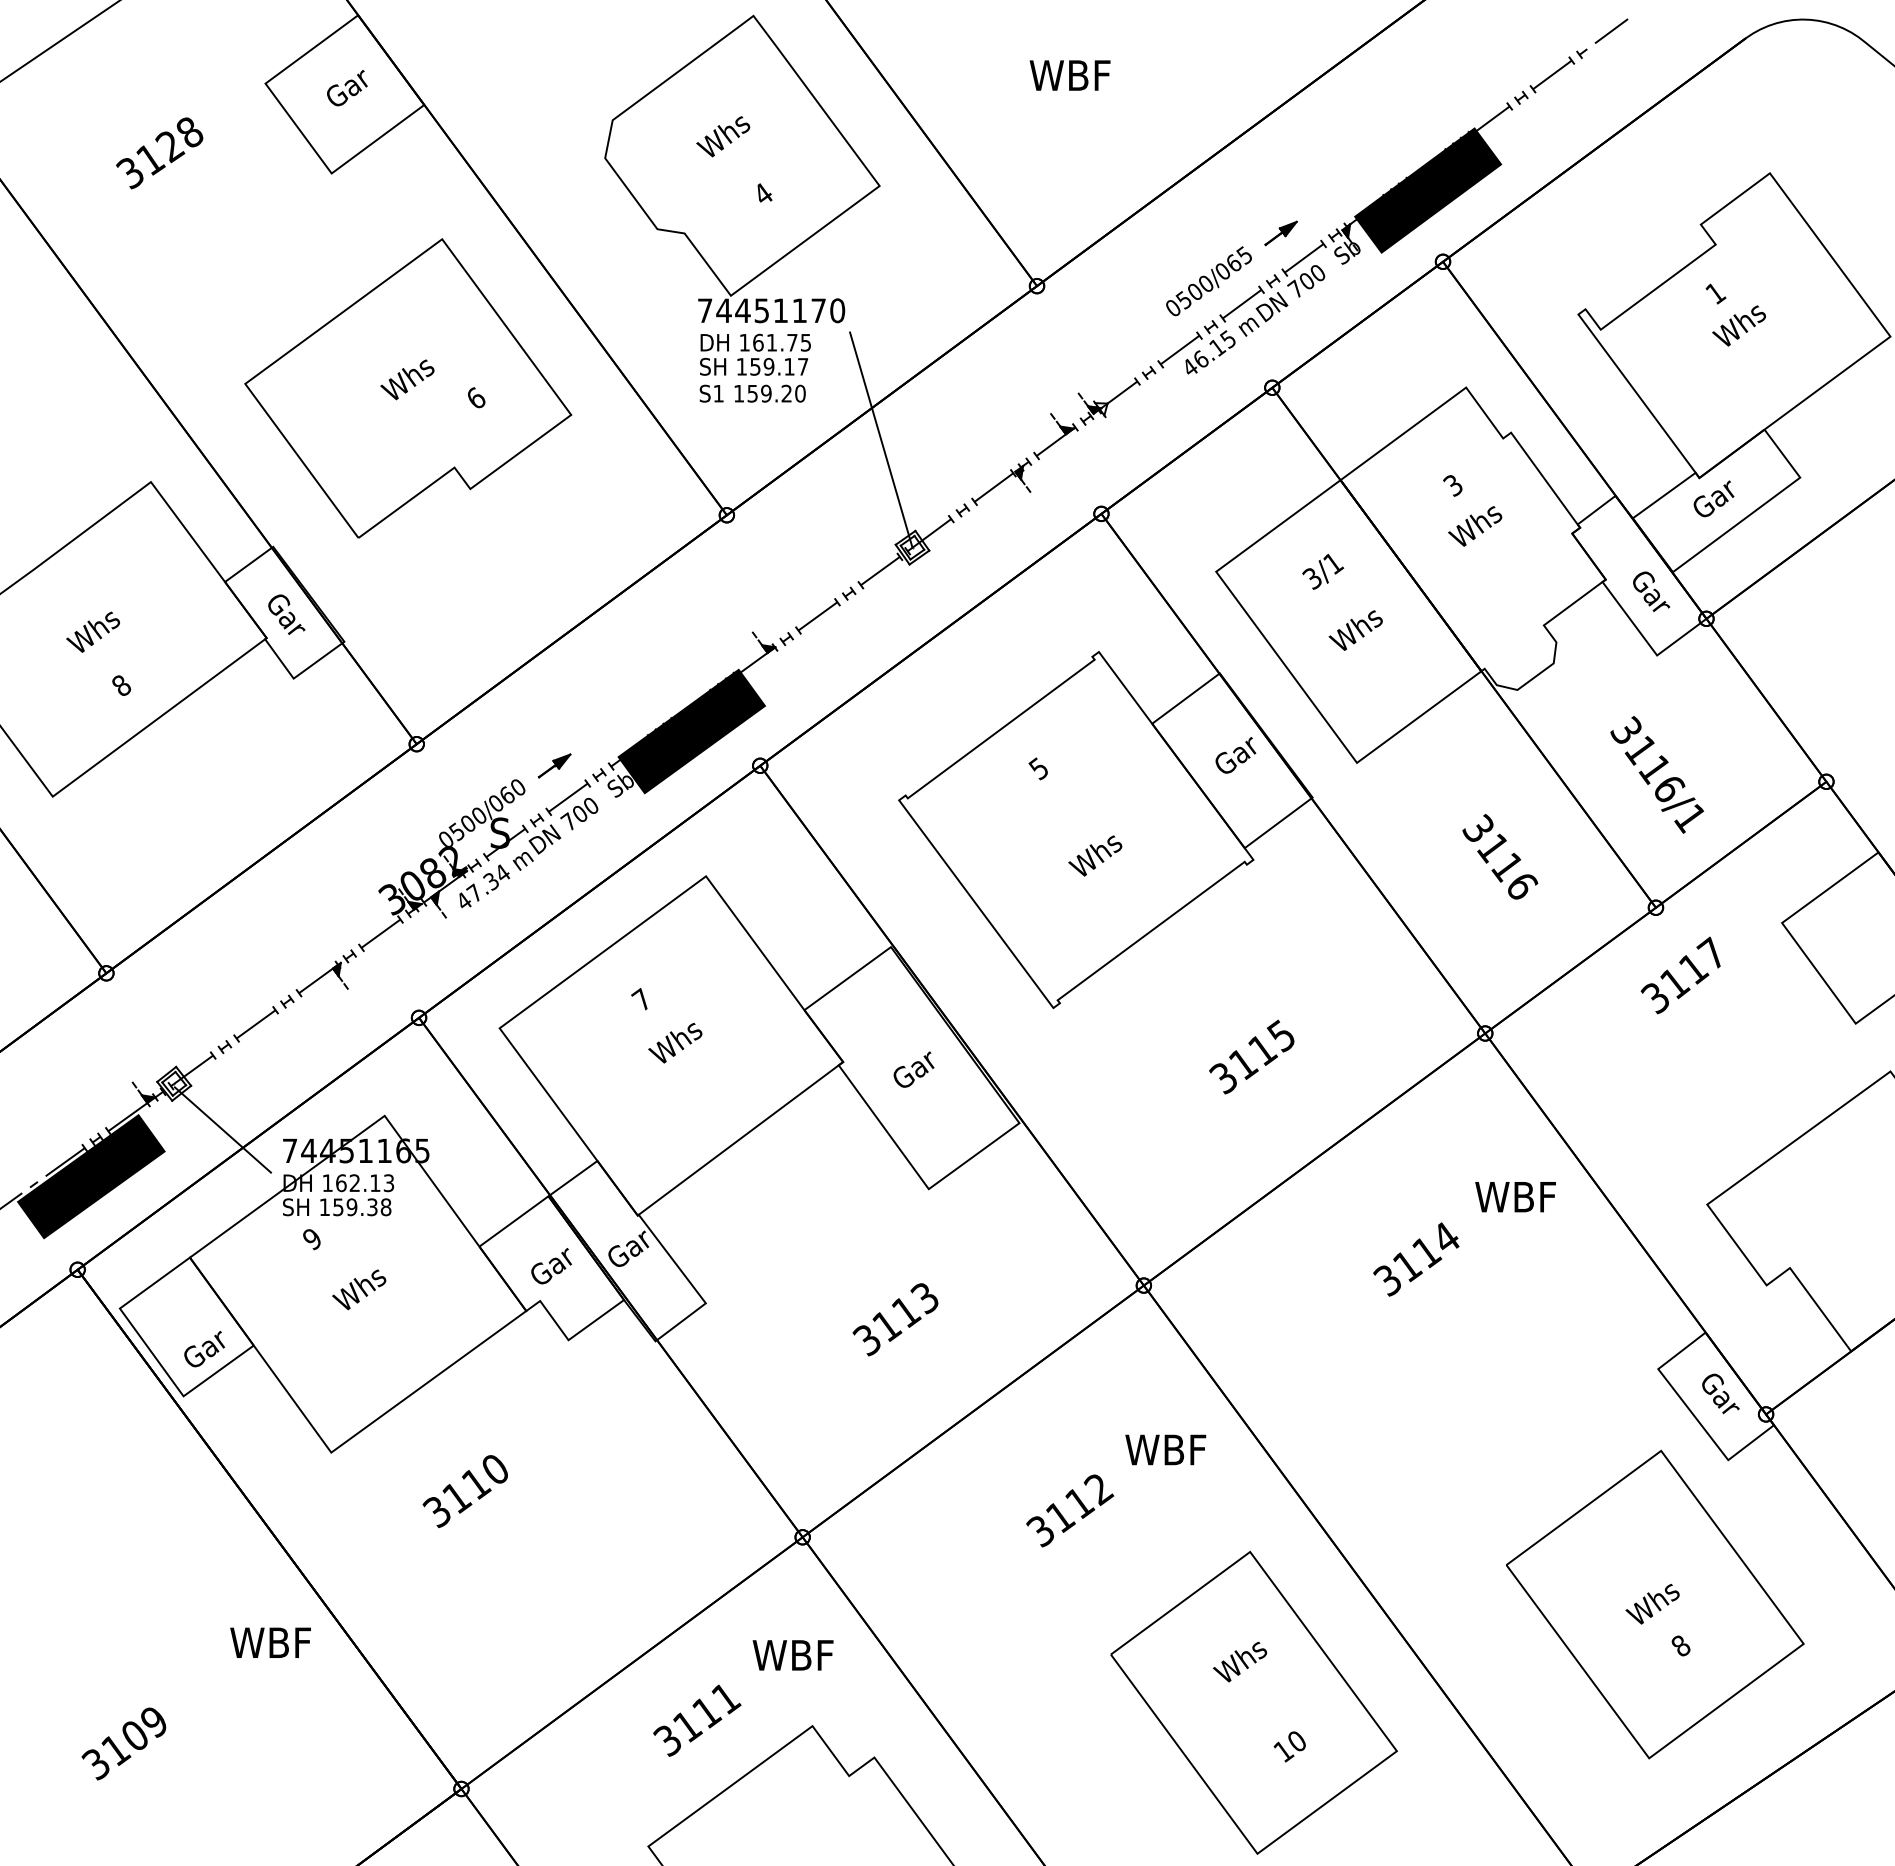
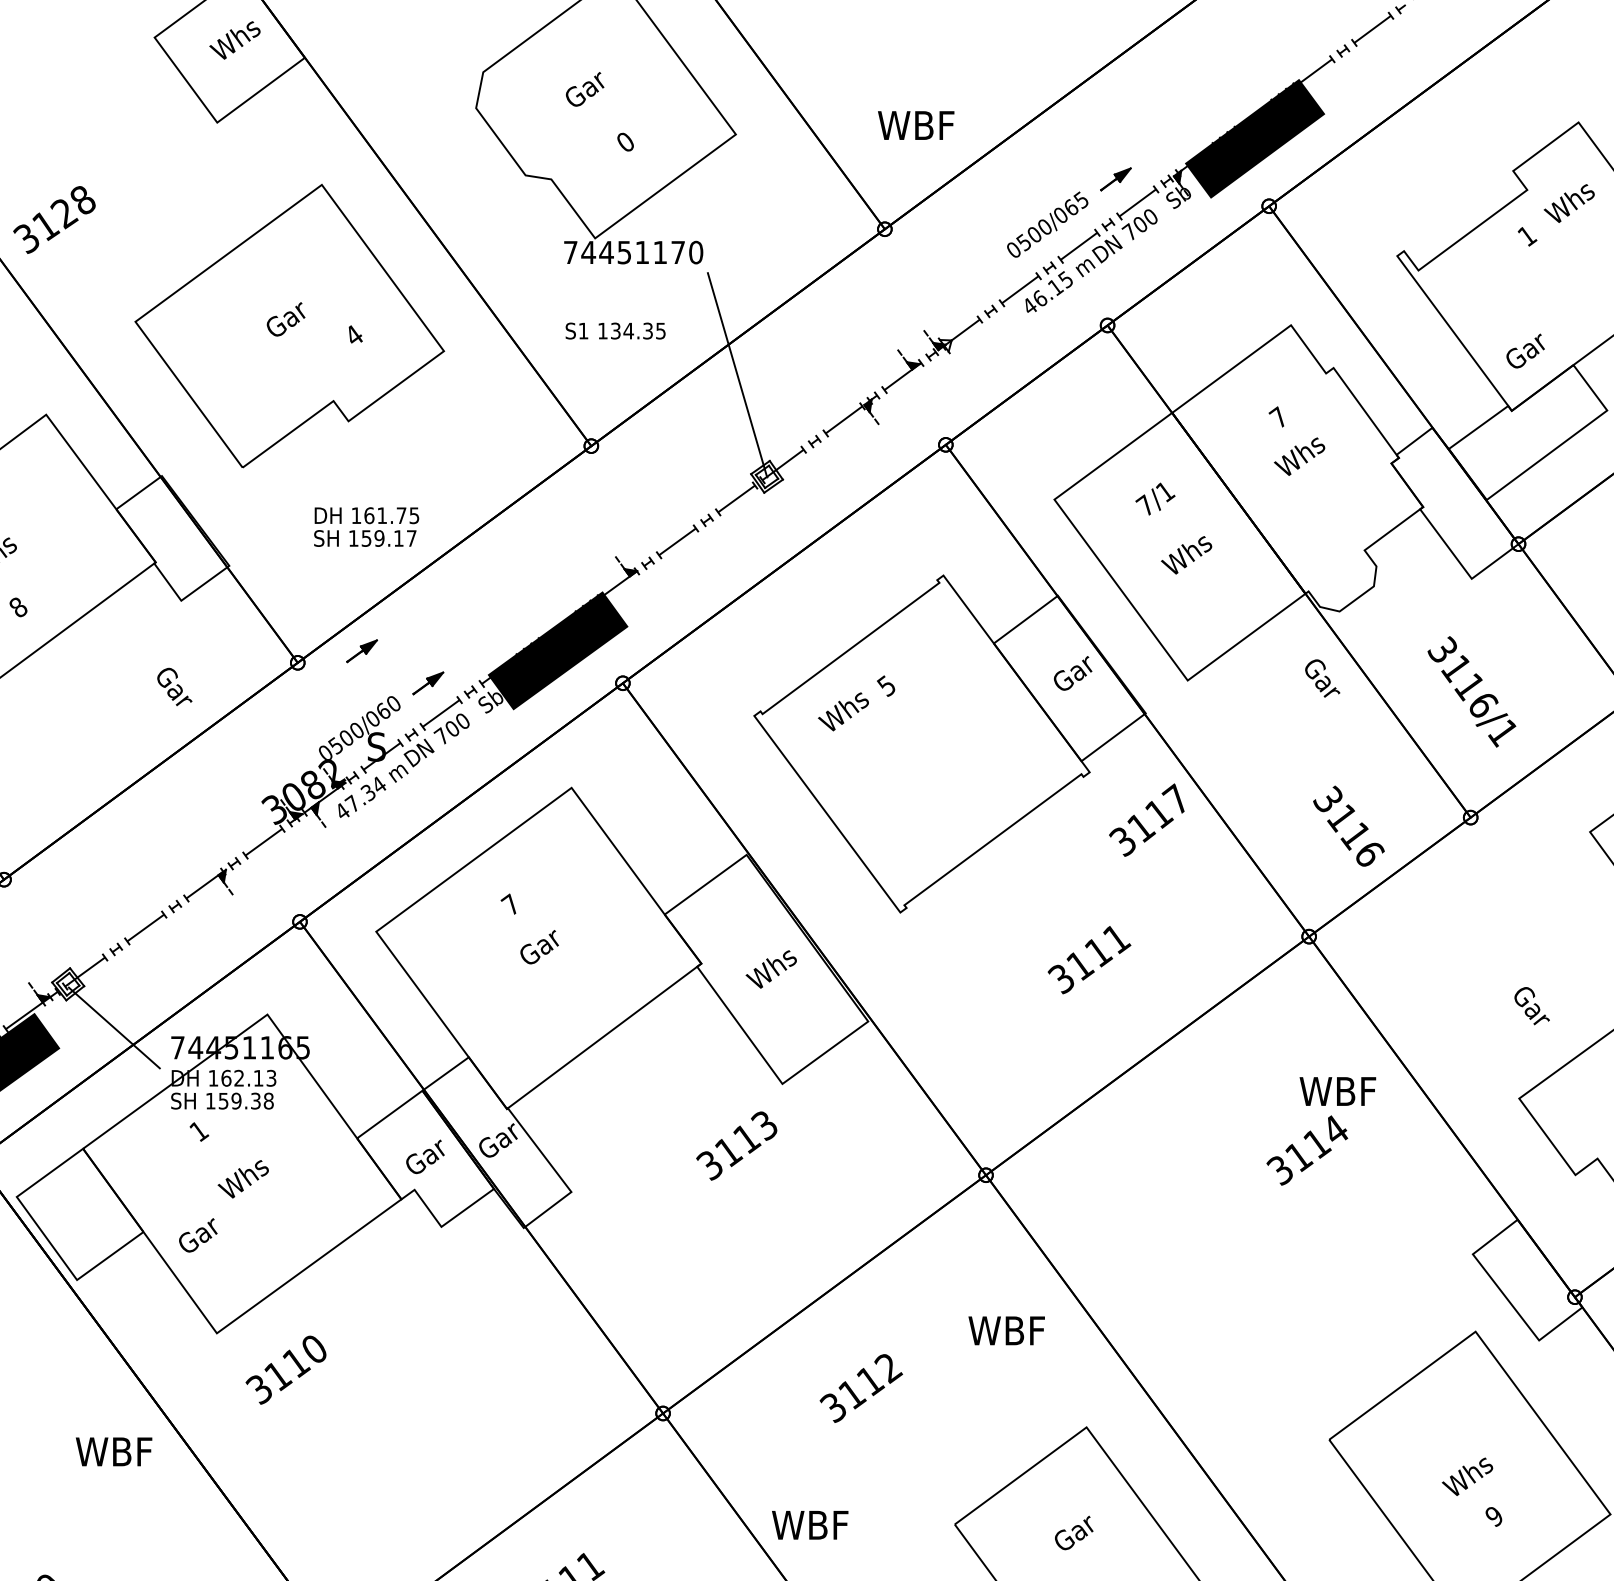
text: (1069, 75) -> (915, 125), moved
text: (350, 86) -> (235, 40), Gar -> Whs
text: (723, 136) -> (588, 87), Whs -> Gar
text: (159, 153) -> (54, 220), moved
text: (763, 193) -> (625, 141), 4 -> 0
text: (1738, 325) -> (1568, 203), moved
text: (755, 354) -> (366, 526), moved
text: (407, 379) -> (289, 317), Whs -> Gar
text: (776, 393) -> (638, 330), 159.20 -> 134.35
text: (476, 397) -> (354, 334), 6 -> 4
text: (1452, 484) -> (1278, 417), 3 -> 7
text: (1713, 498) -> (1525, 350), moved
text: (1311, 577) -> (1144, 505), 3/1 -> 7/1
text: (1651, 591) -> (1322, 678), moved
text: (286, 614) -> (174, 686), moved
part: (484, 731) -> (361, 650), added
text: (1095, 855) -> (843, 711), moved
text: (1500, 856) -> (1349, 825), moved
text: (1680, 975) -> (1146, 820), moved
text: (1281, 1035) -> (1116, 938), 3115 -> 3111
text: (675, 1042) -> (542, 945), Whs -> Gar
text: (916, 1067) -> (770, 968), Gar -> Whs
text: (312, 1239) -> (199, 1131), 9 -> 1
text: (1416, 1259) -> (1307, 1150), moved
text: (895, 1319) -> (736, 1145), moved
text: (204, 1349) -> (198, 1235), moved
text: (1720, 1393) -> (1531, 1005), moved
text: (464, 1491) -> (285, 1370), moved
text: (1070, 1510) -> (861, 1388), moved
text: (270, 1642) -> (113, 1451), moved
text: (1680, 1646) -> (1493, 1516), 8 -> 9
text: (792, 1655) -> (809, 1525), moved
text: (1239, 1661) -> (1076, 1531), Whs -> Gar

